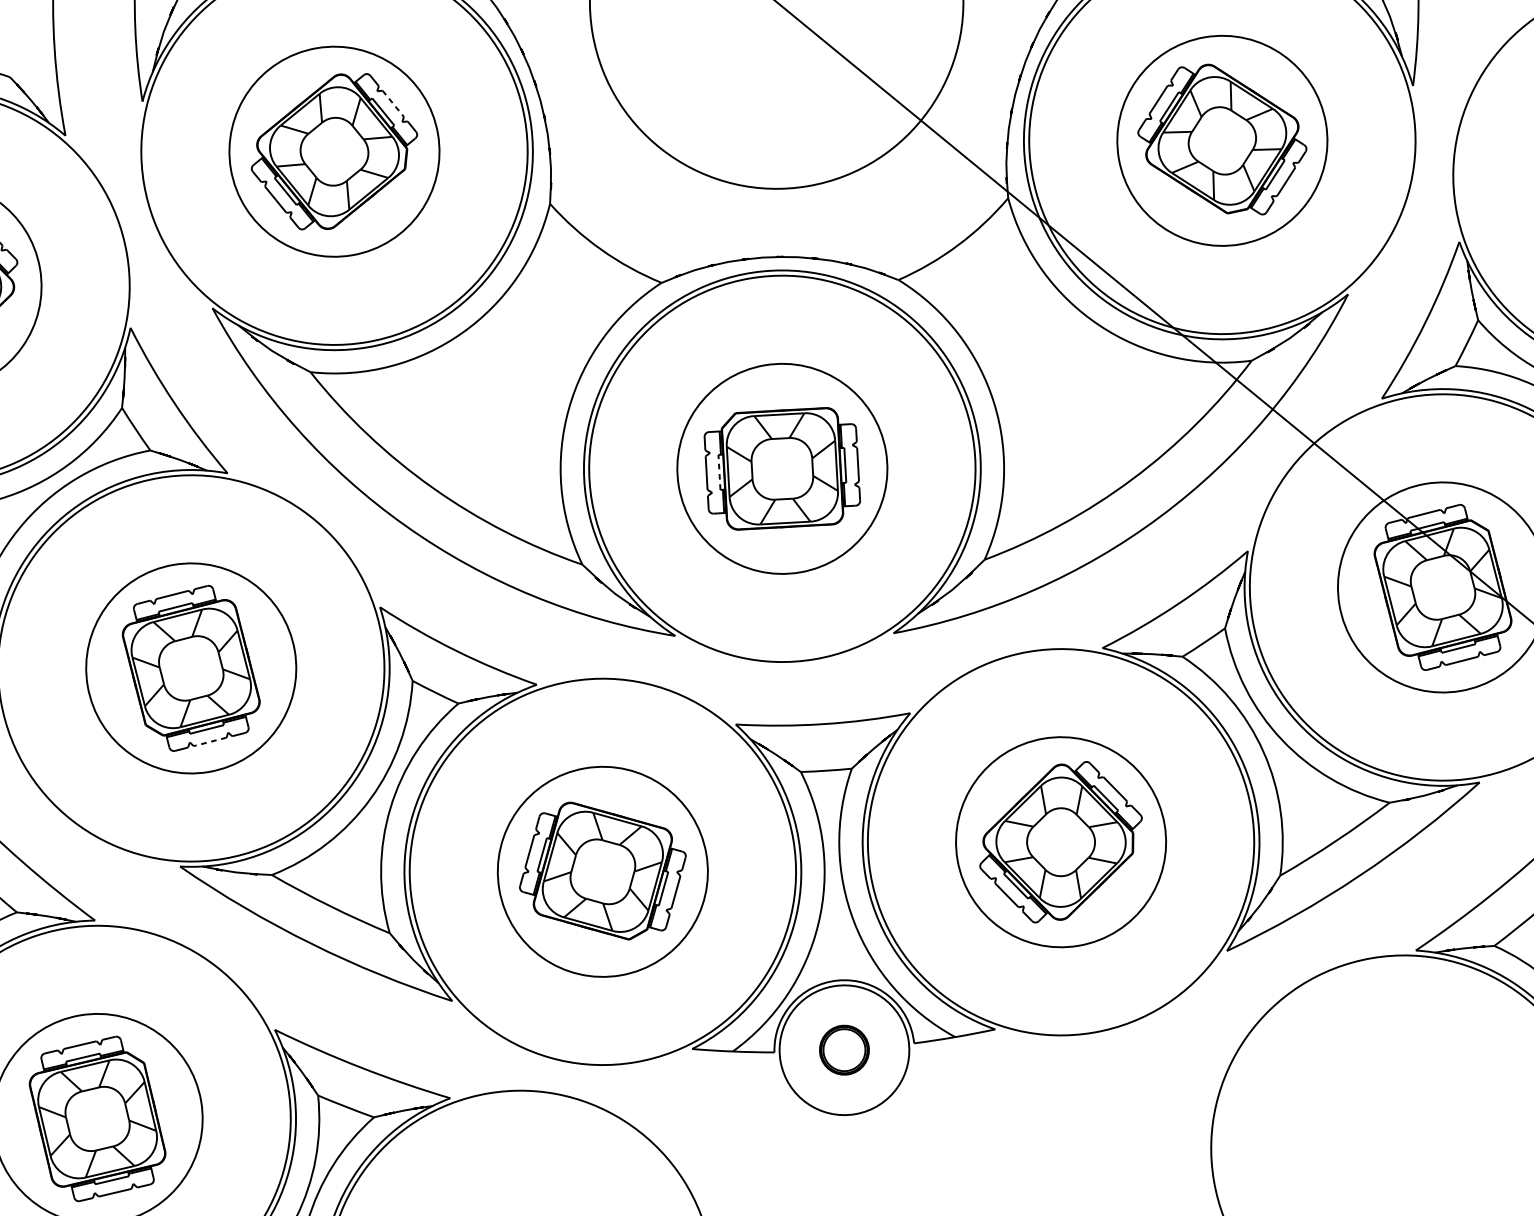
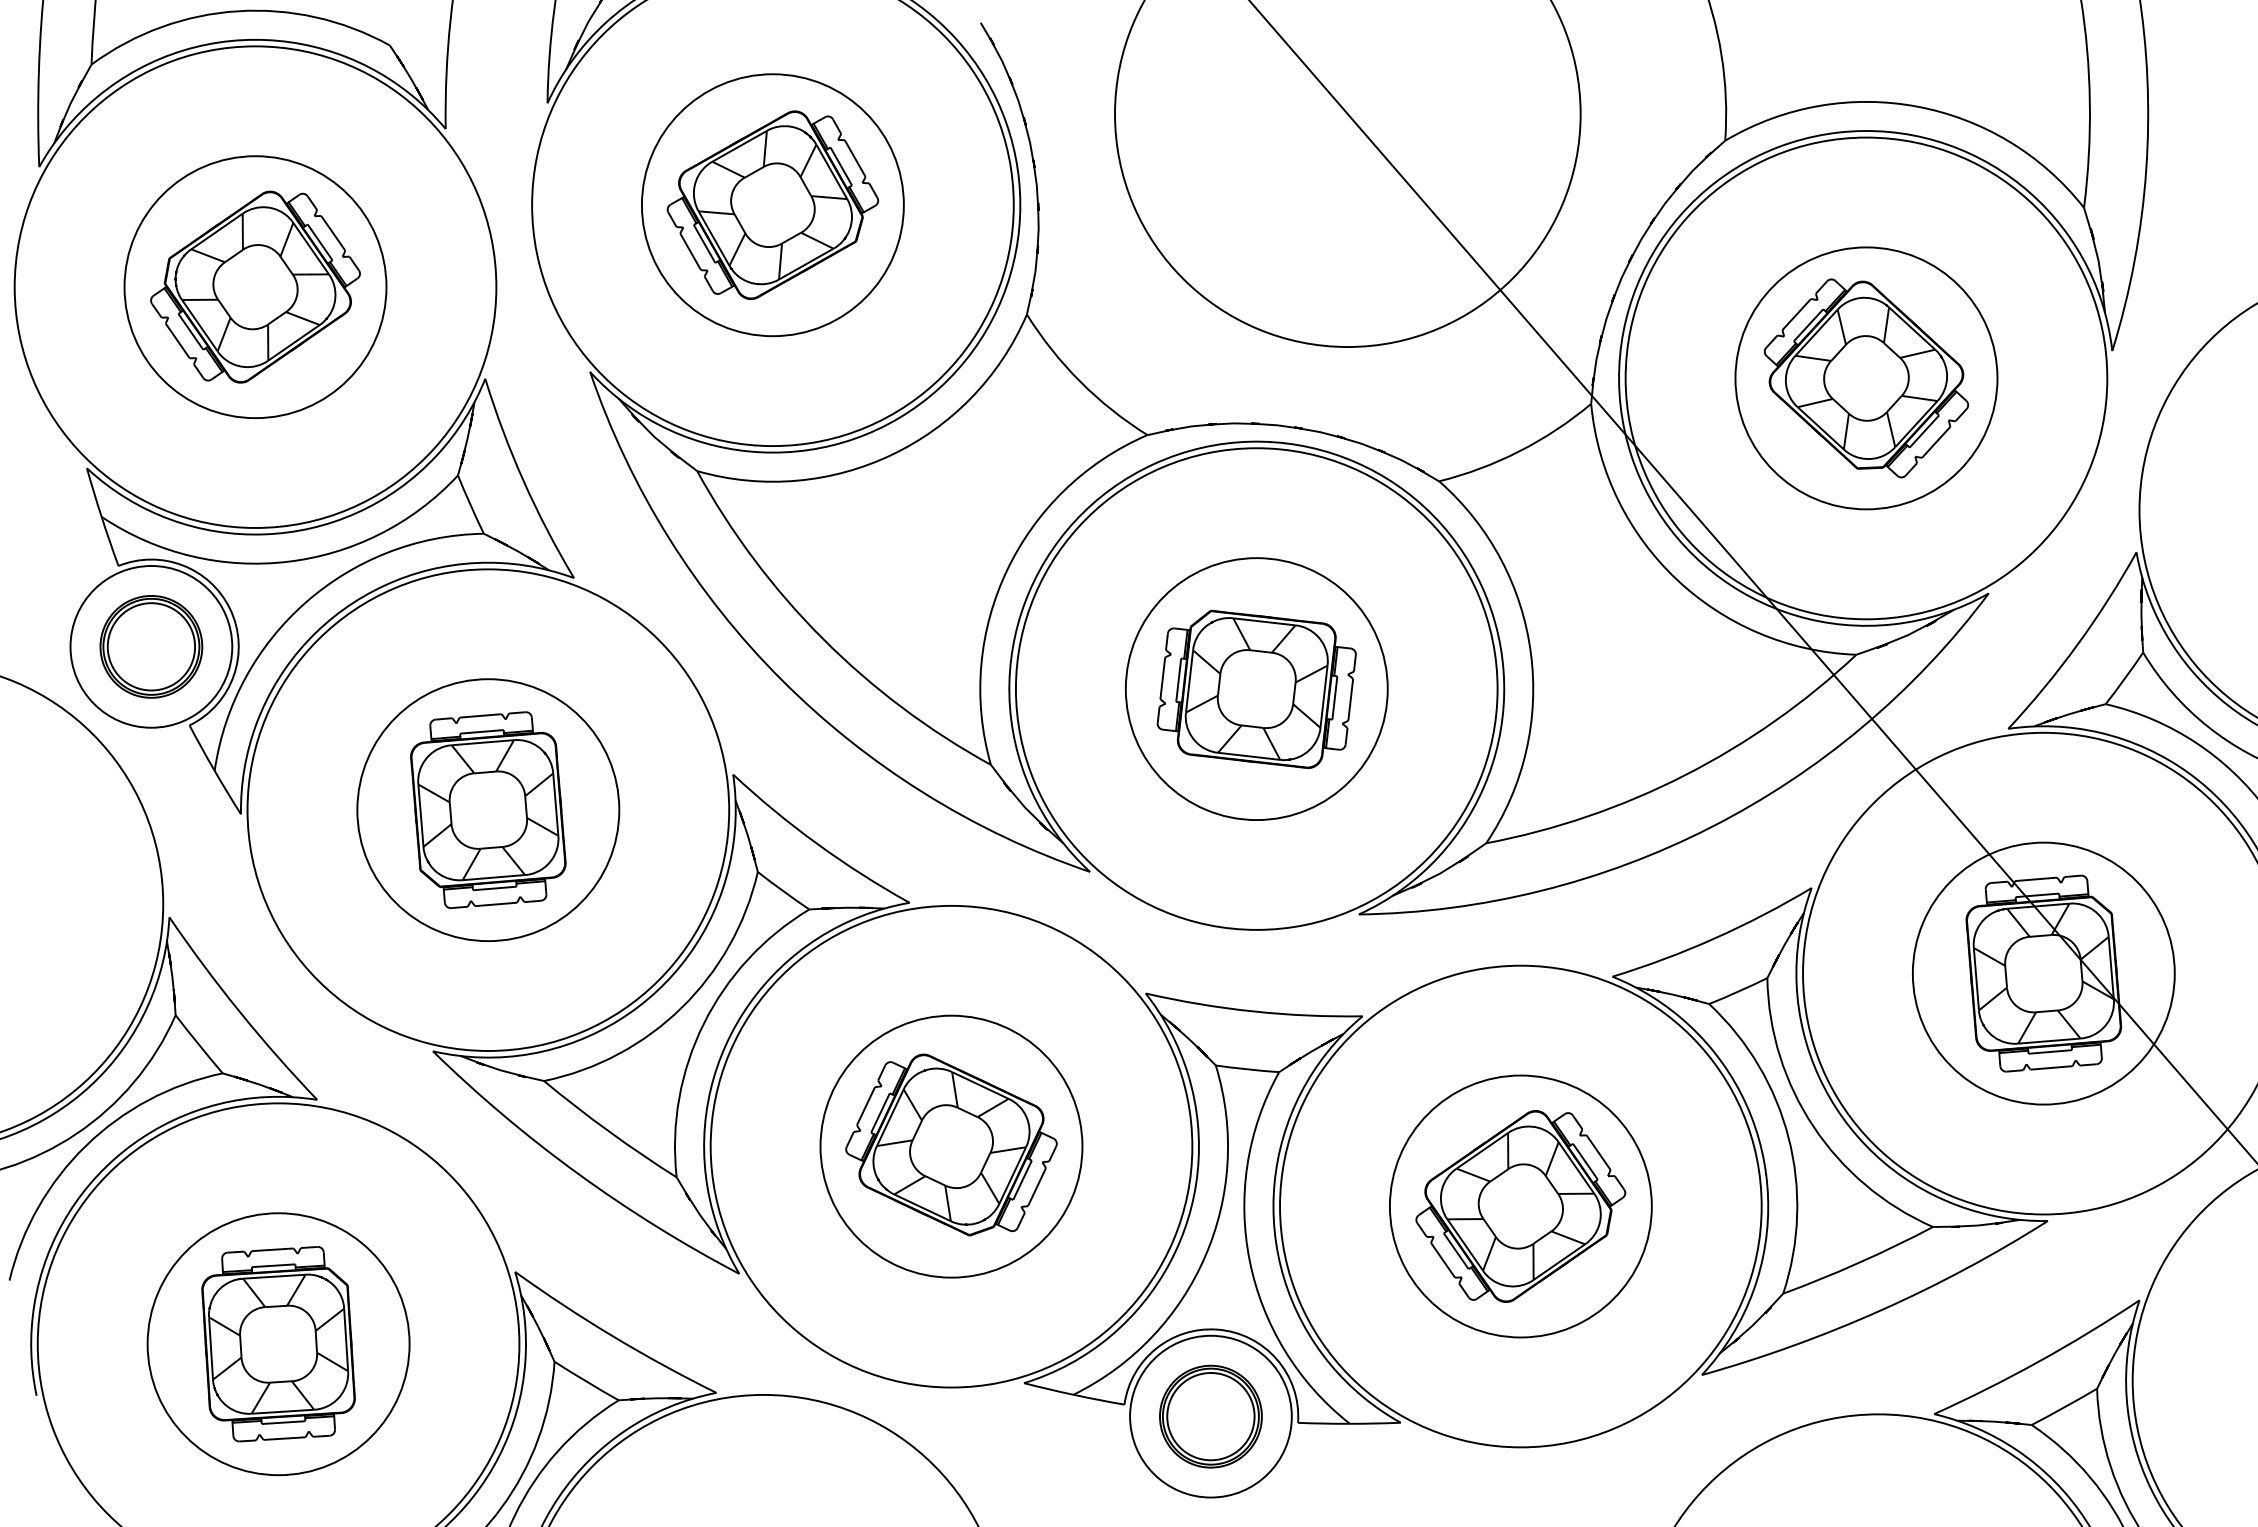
line: (393, 104) -> (855, 159), dashed -> solid
line: (719, 472) -> (1178, 680), dashed -> solid
line: (209, 742) -> (495, 904), dashed -> solid
part: (844, 1050) -> (1210, 1416), size x1.67

